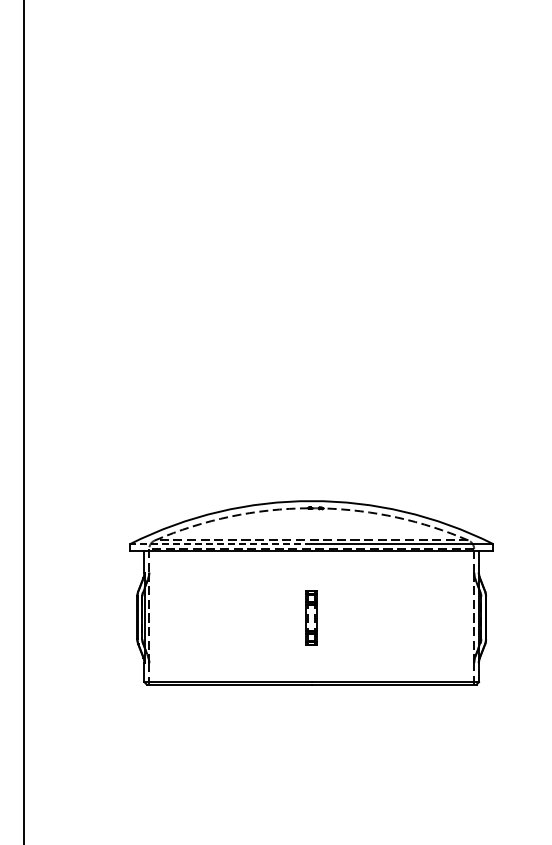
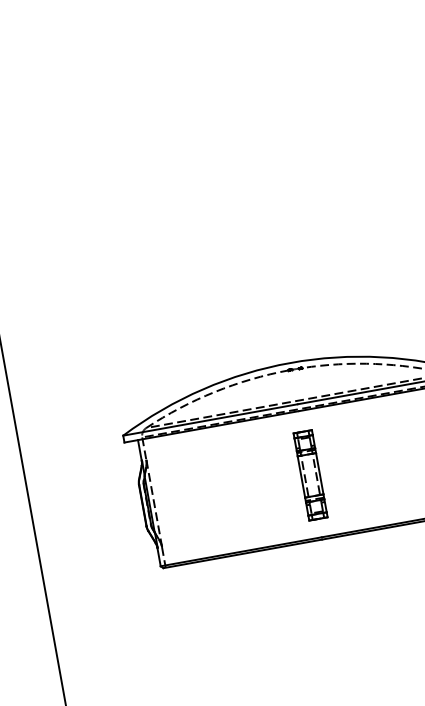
line: (221, 544) -> (211, 420), dashed -> solid
part: (311, 617) -> (310, 475), size x1.67

